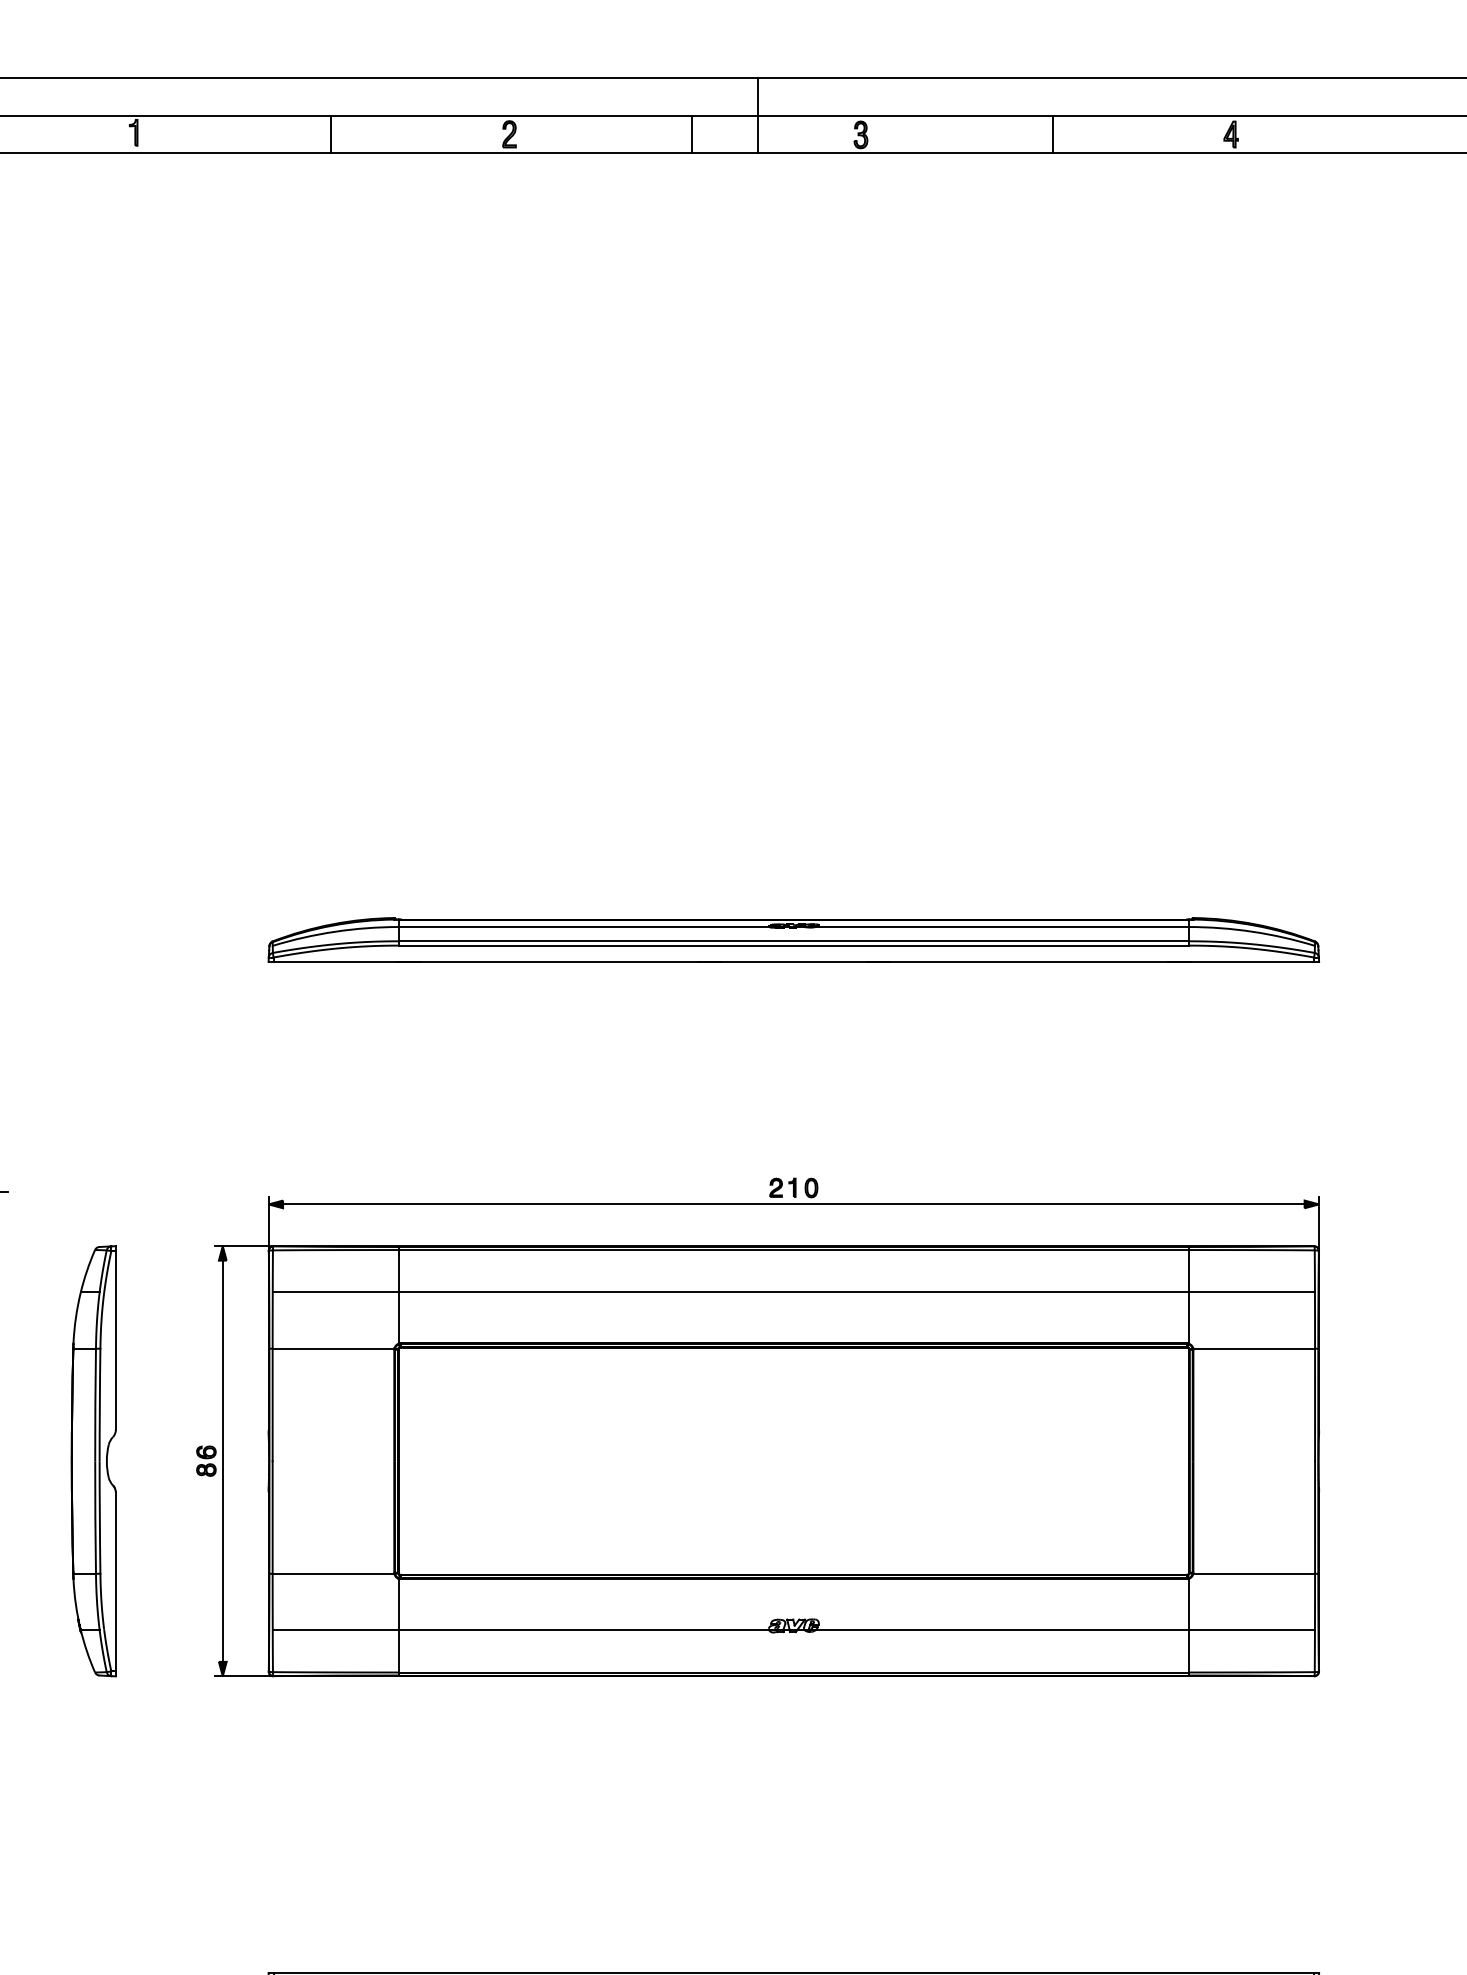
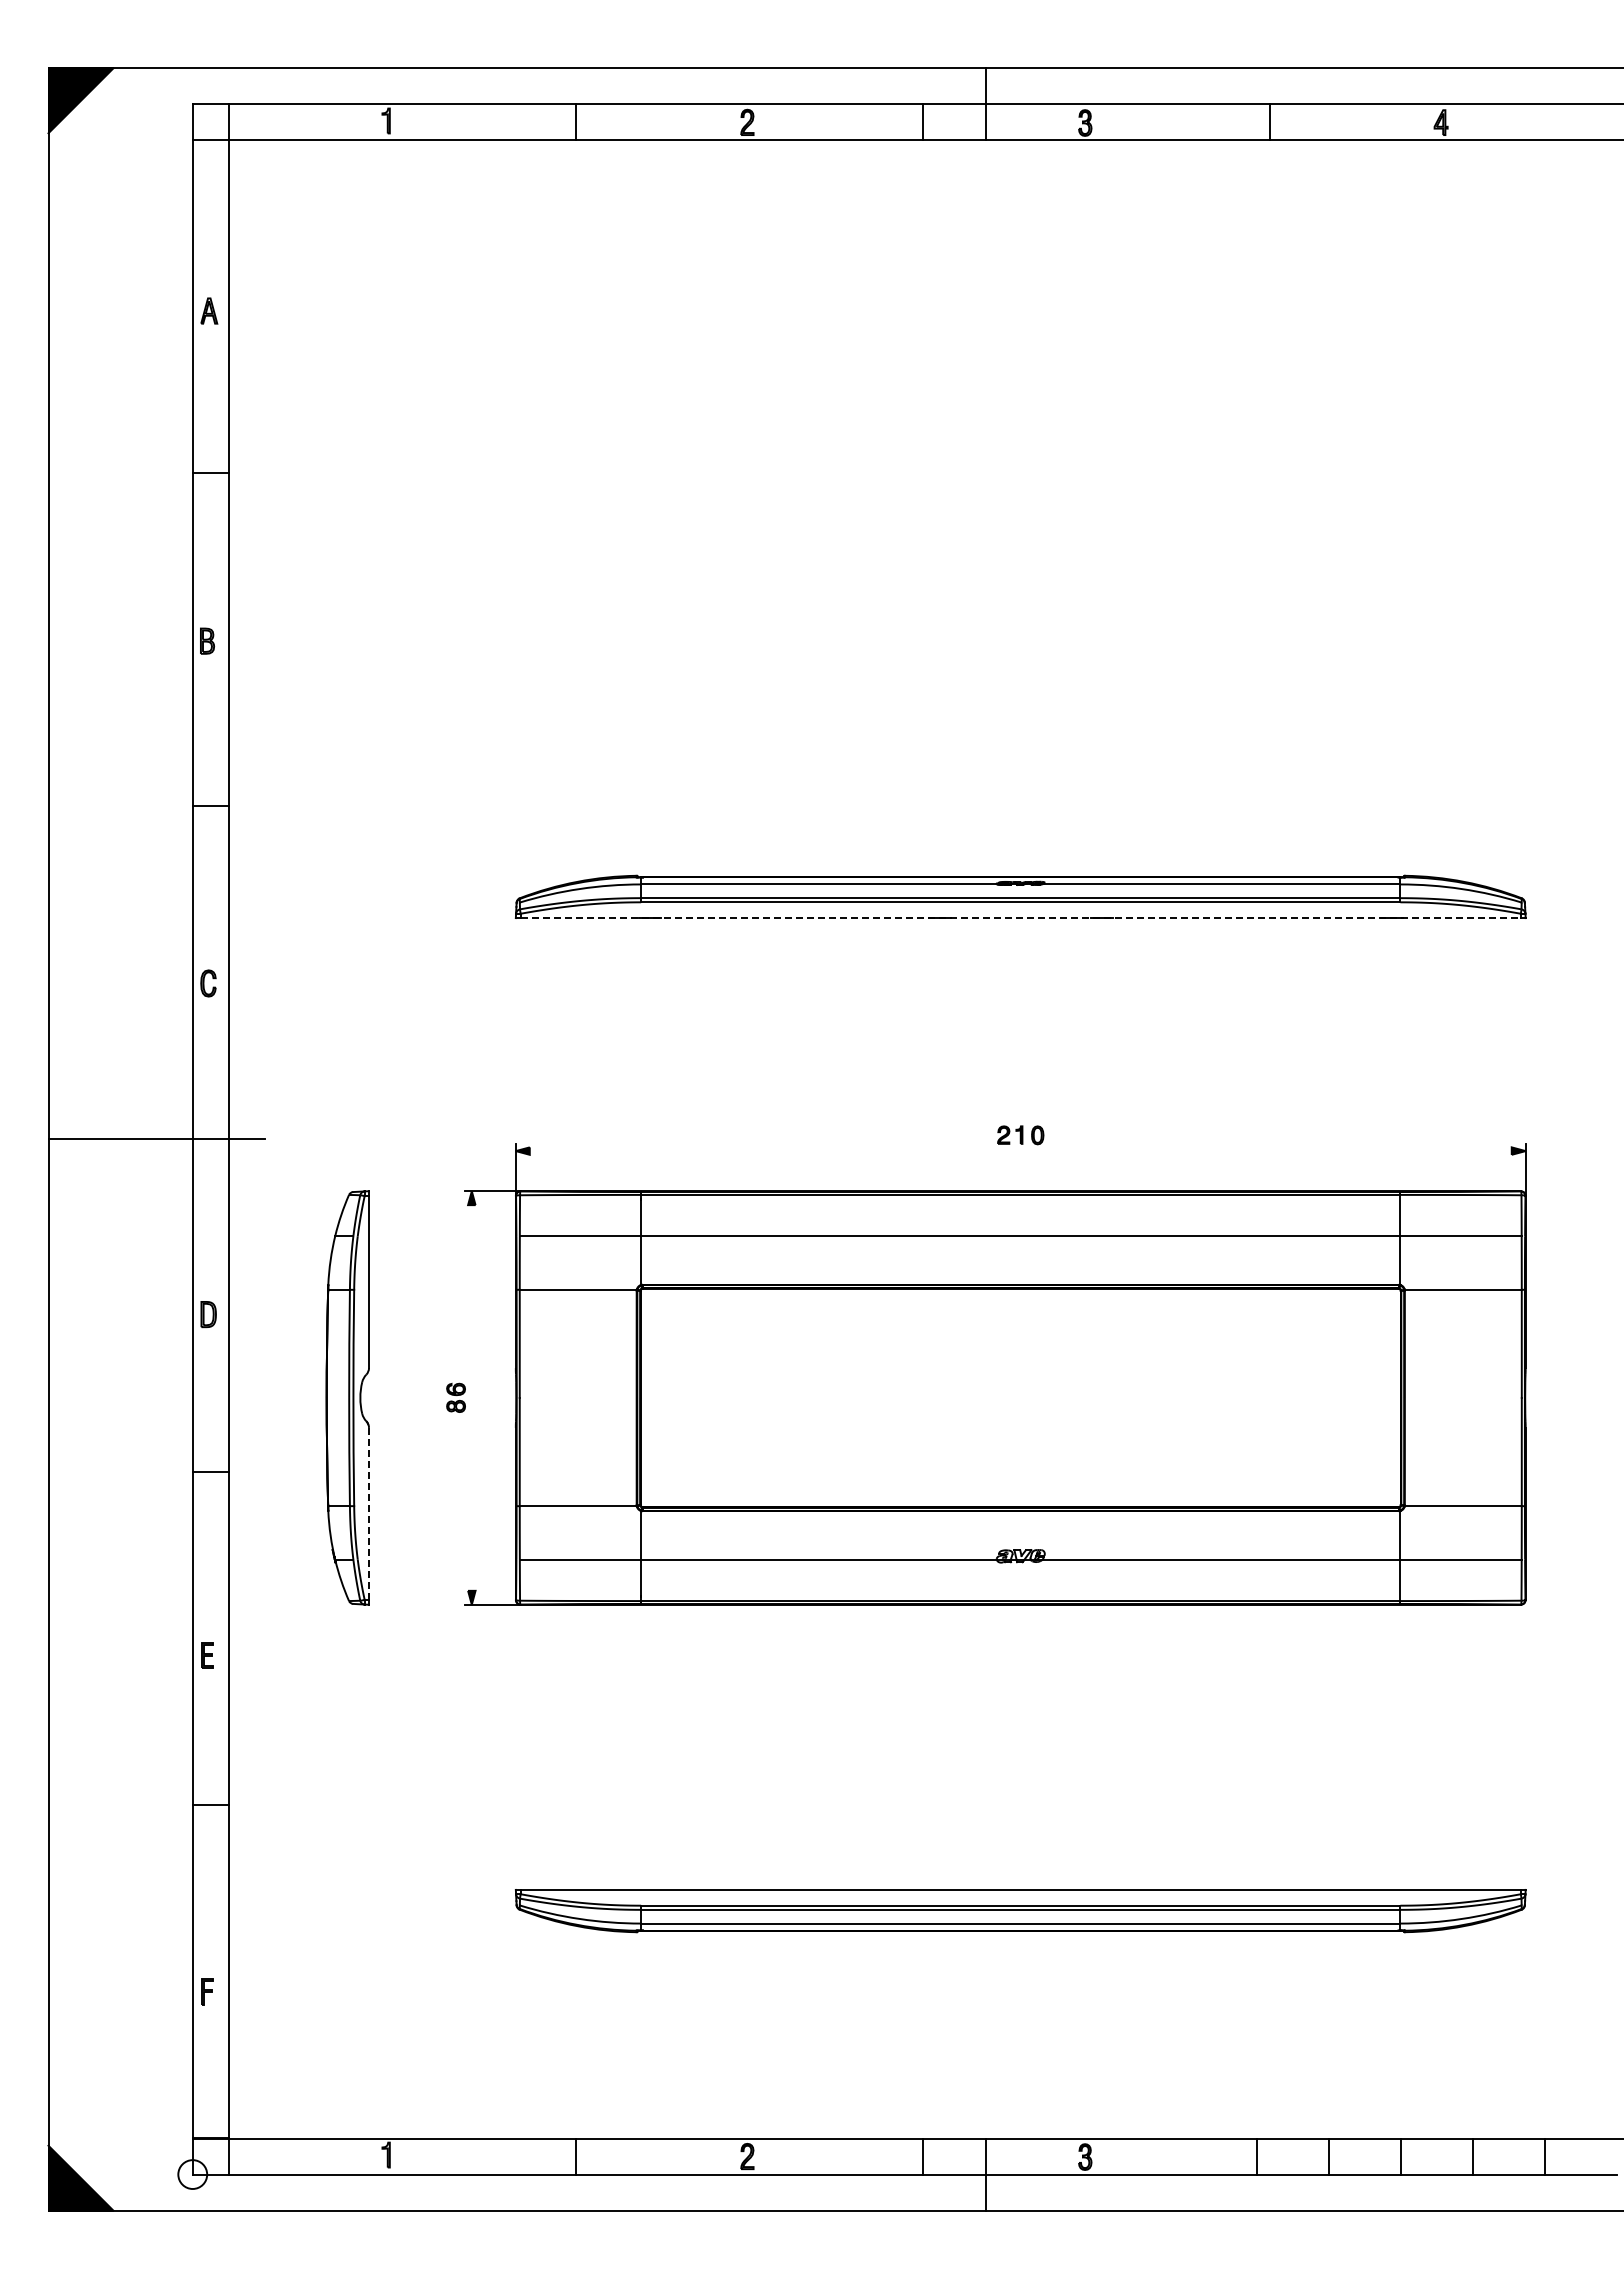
line: (794, 962) -> (1021, 918), solid -> dashed
line: (793, 1204) -> (1020, 1151), removed
line: (222, 1460) -> (471, 1397), removed
line: (116, 1581) -> (369, 1513), solid -> dashed

